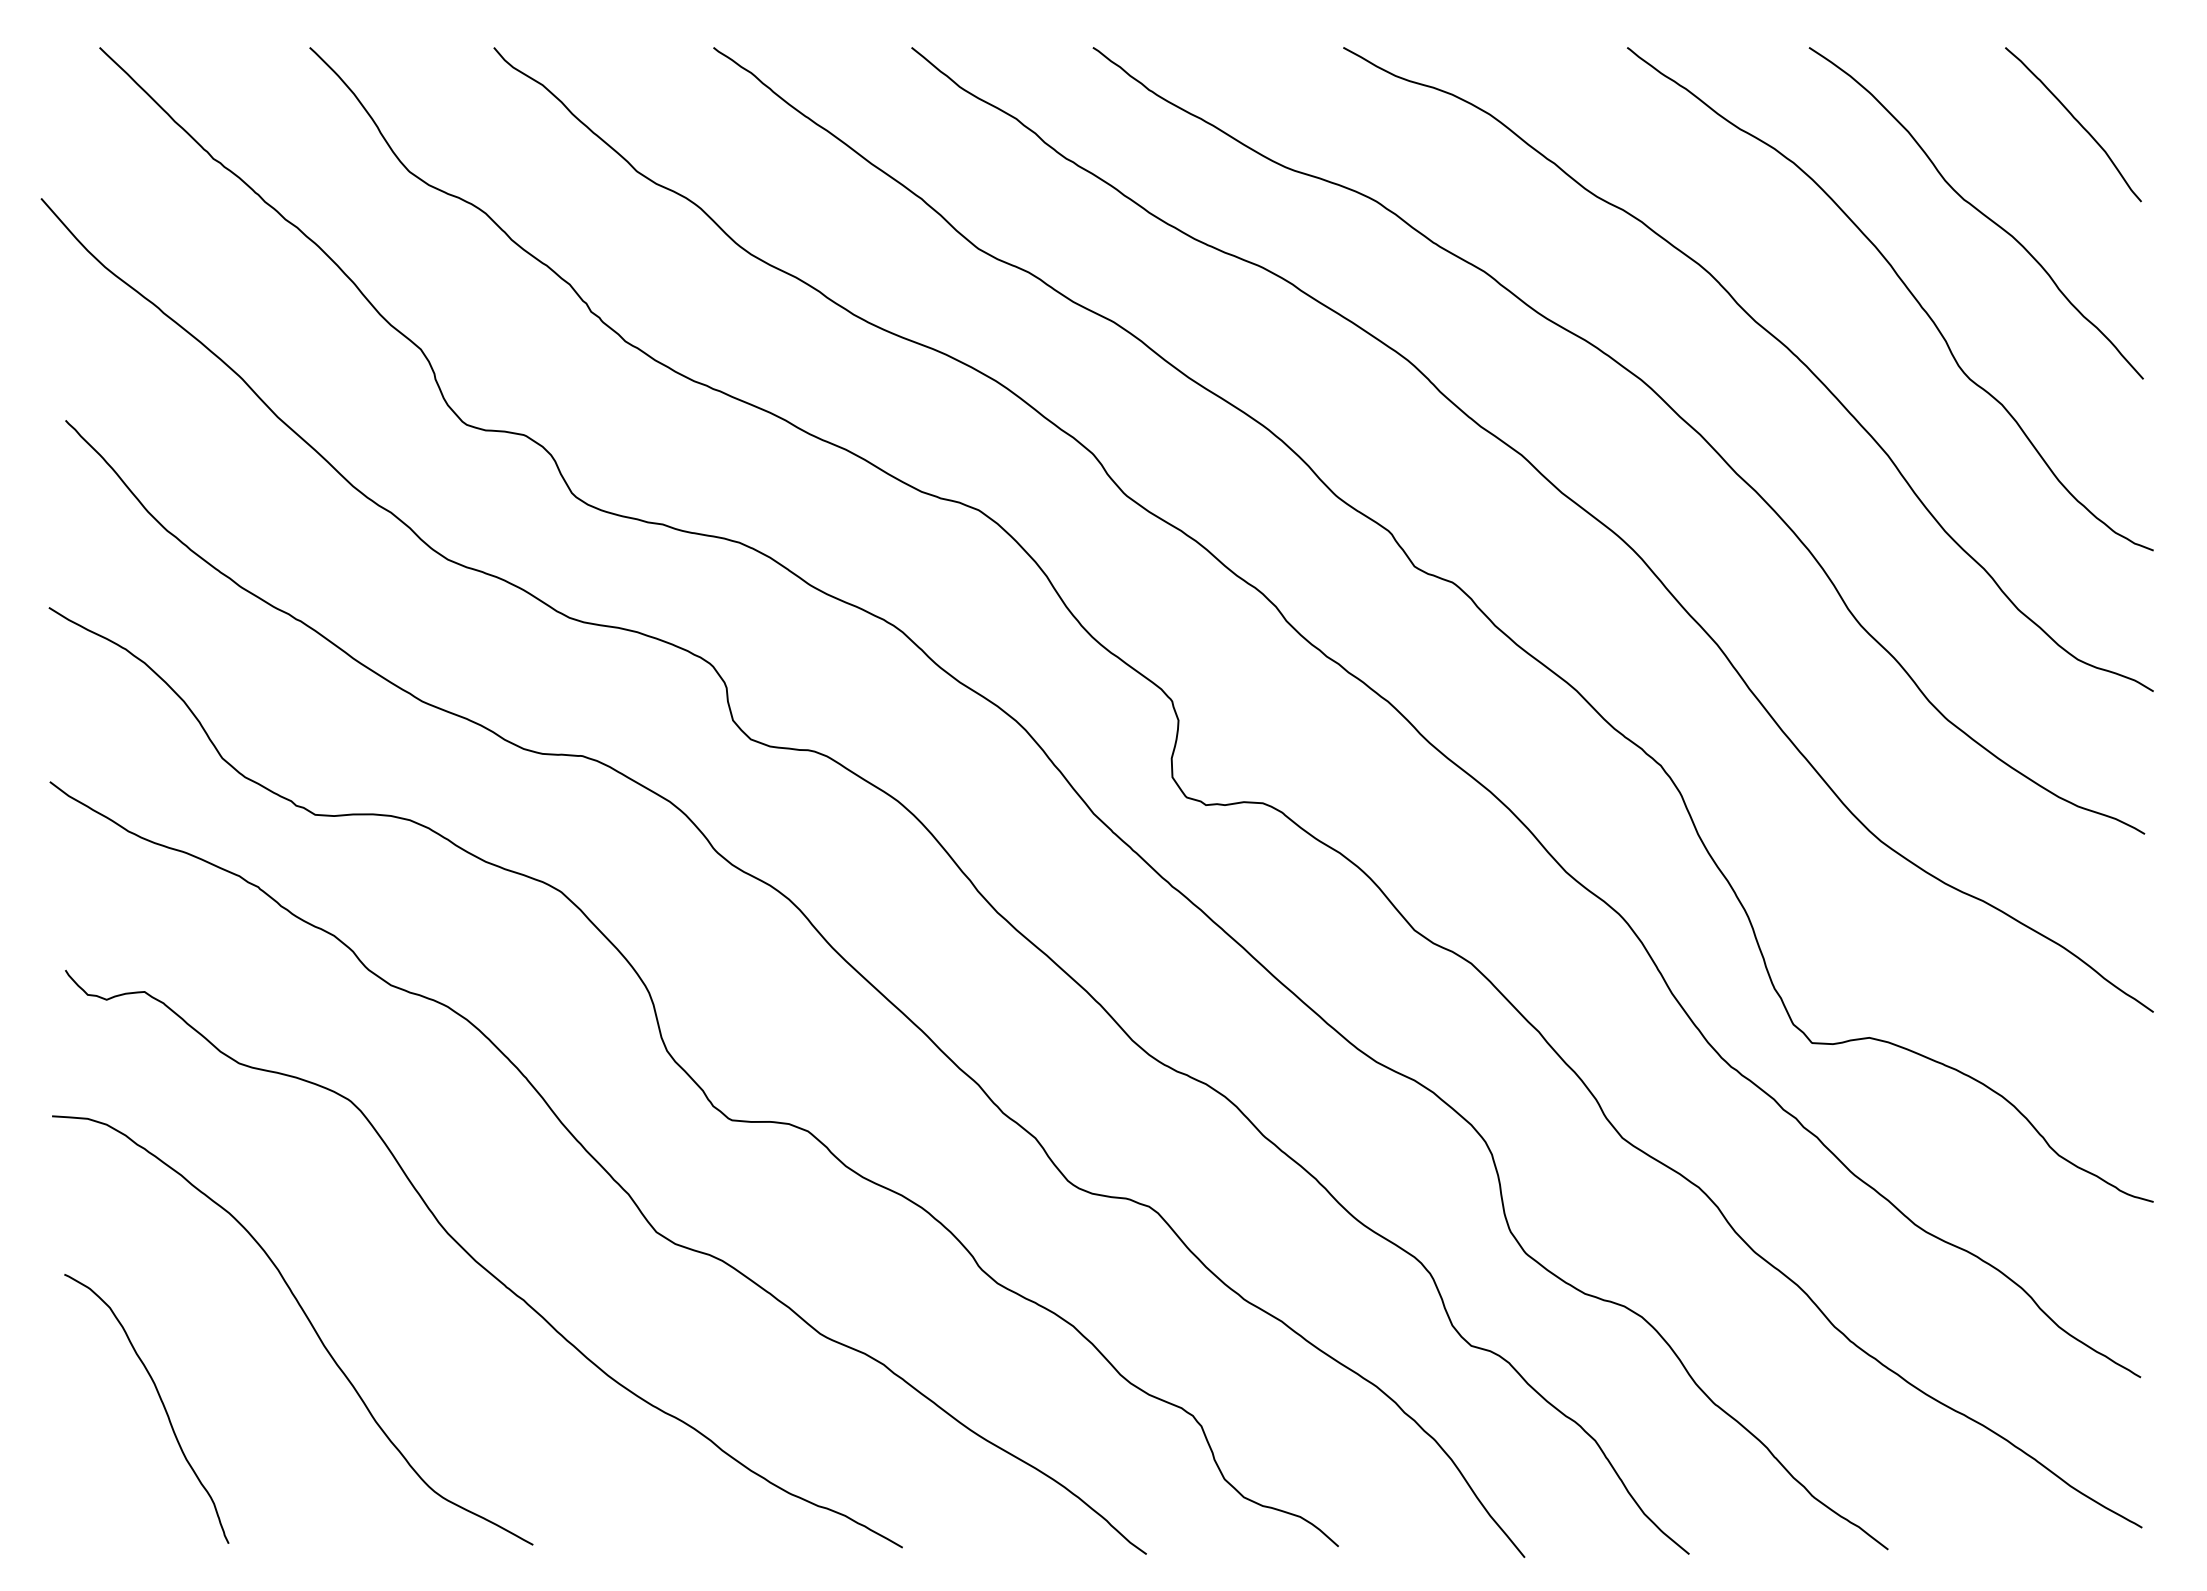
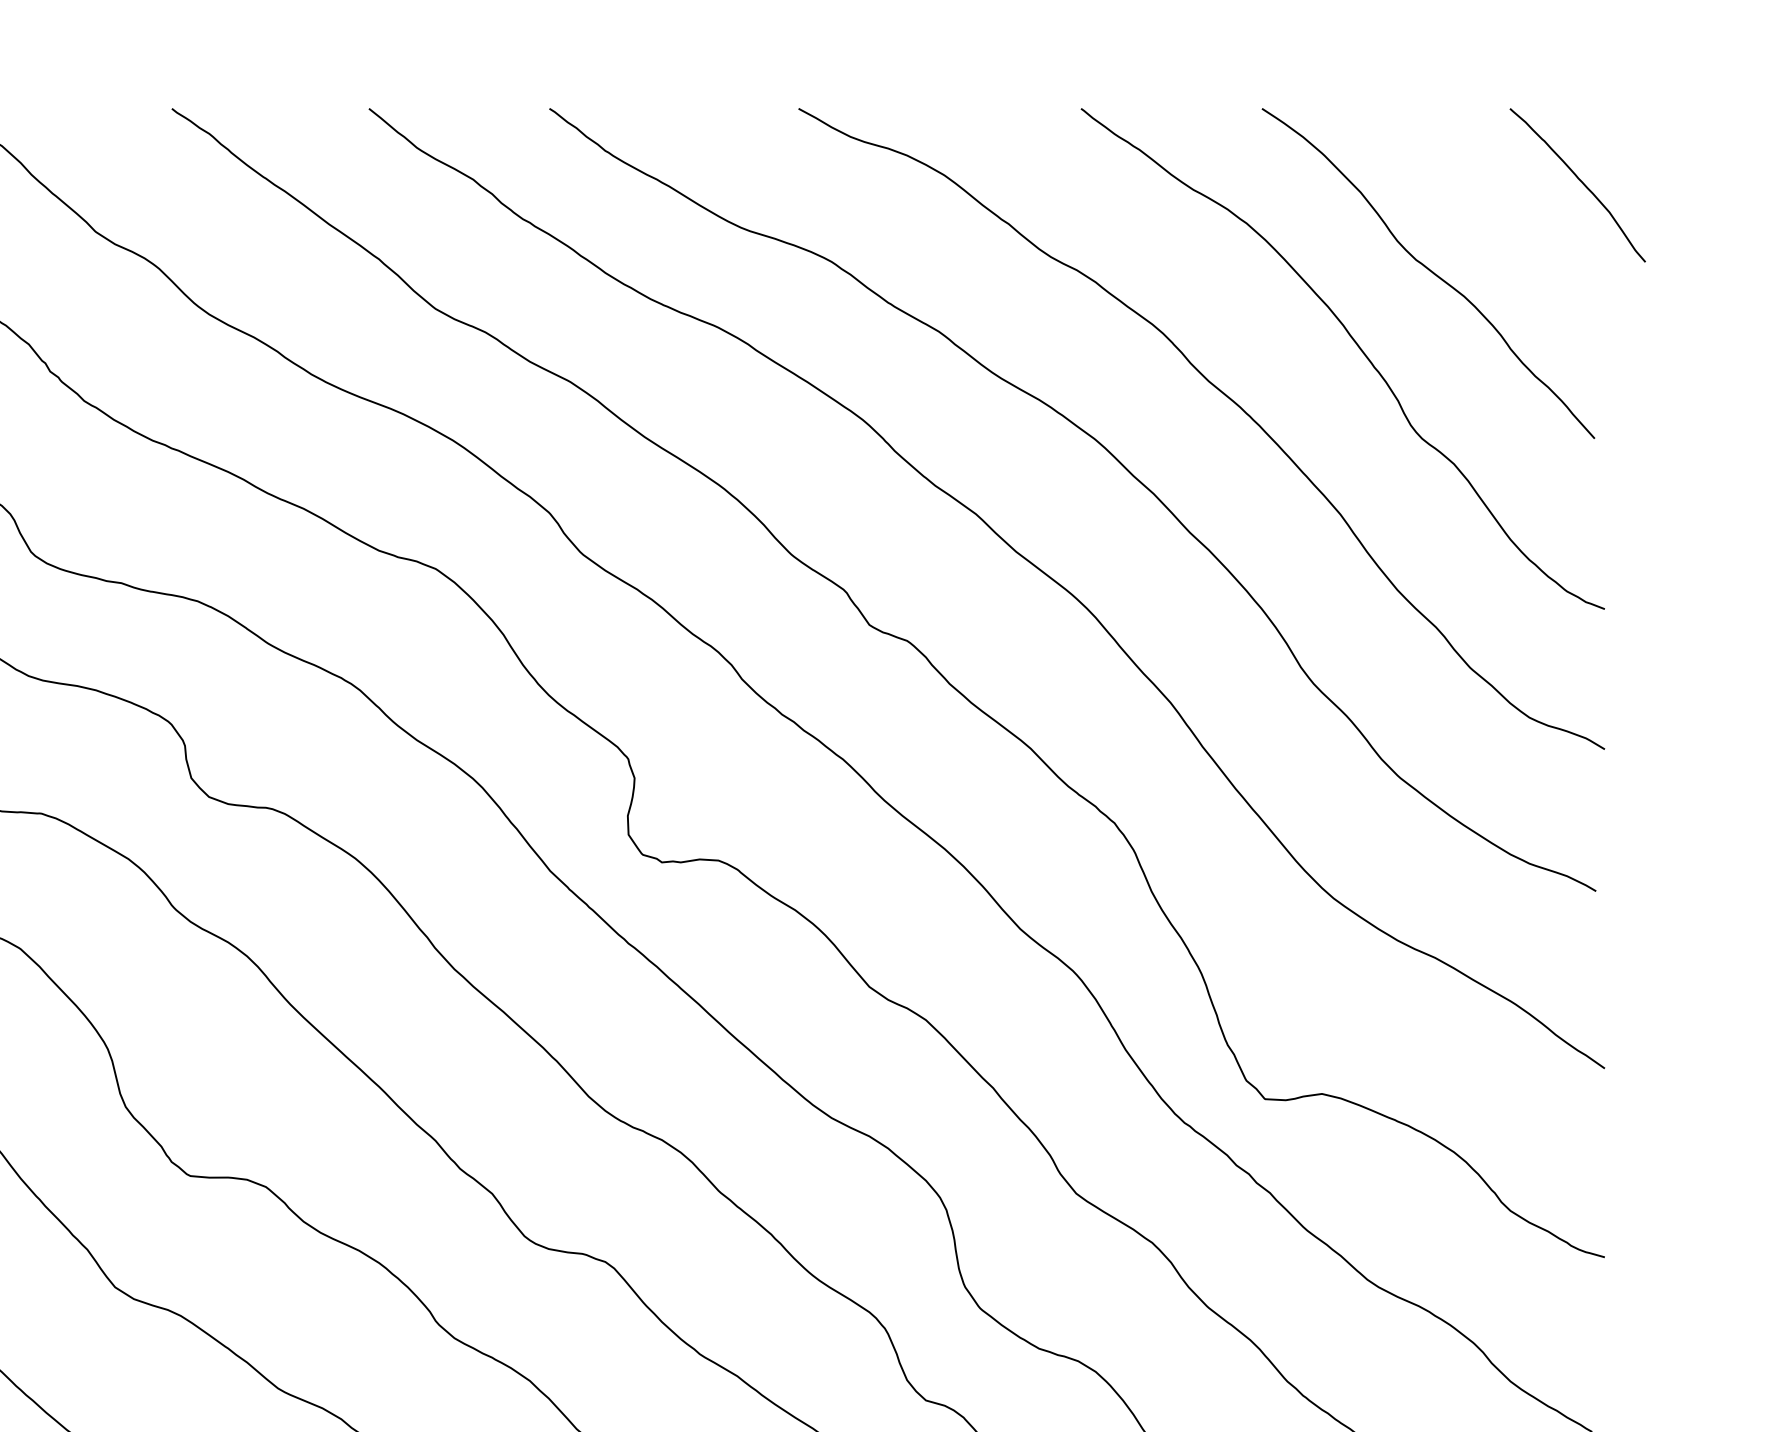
curve: (2076, 121) -> (1580, 182), moved

